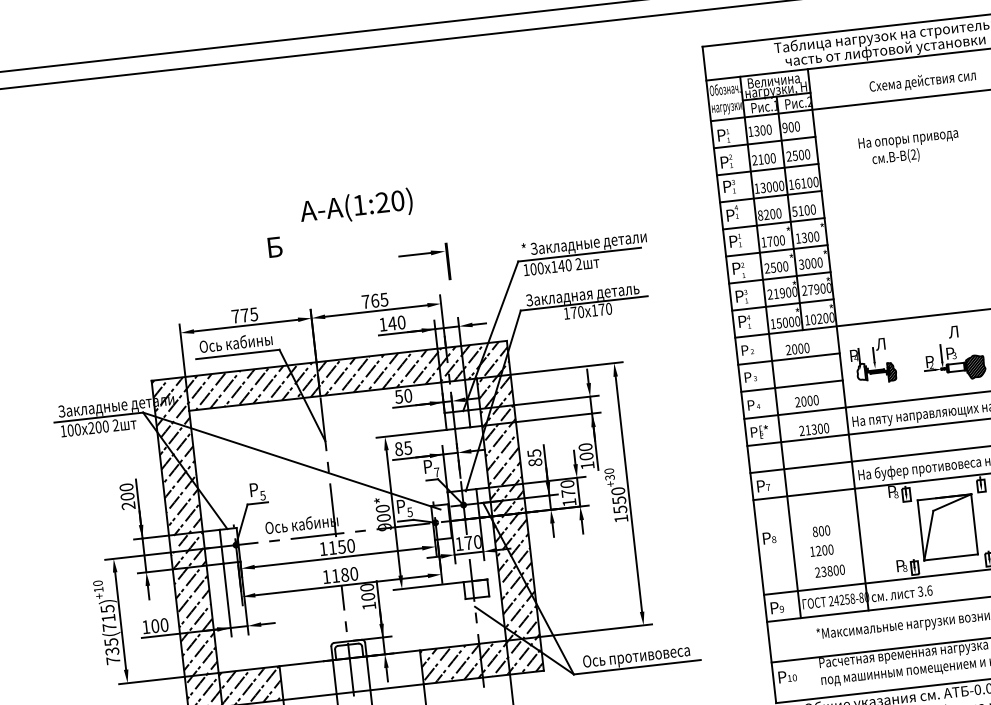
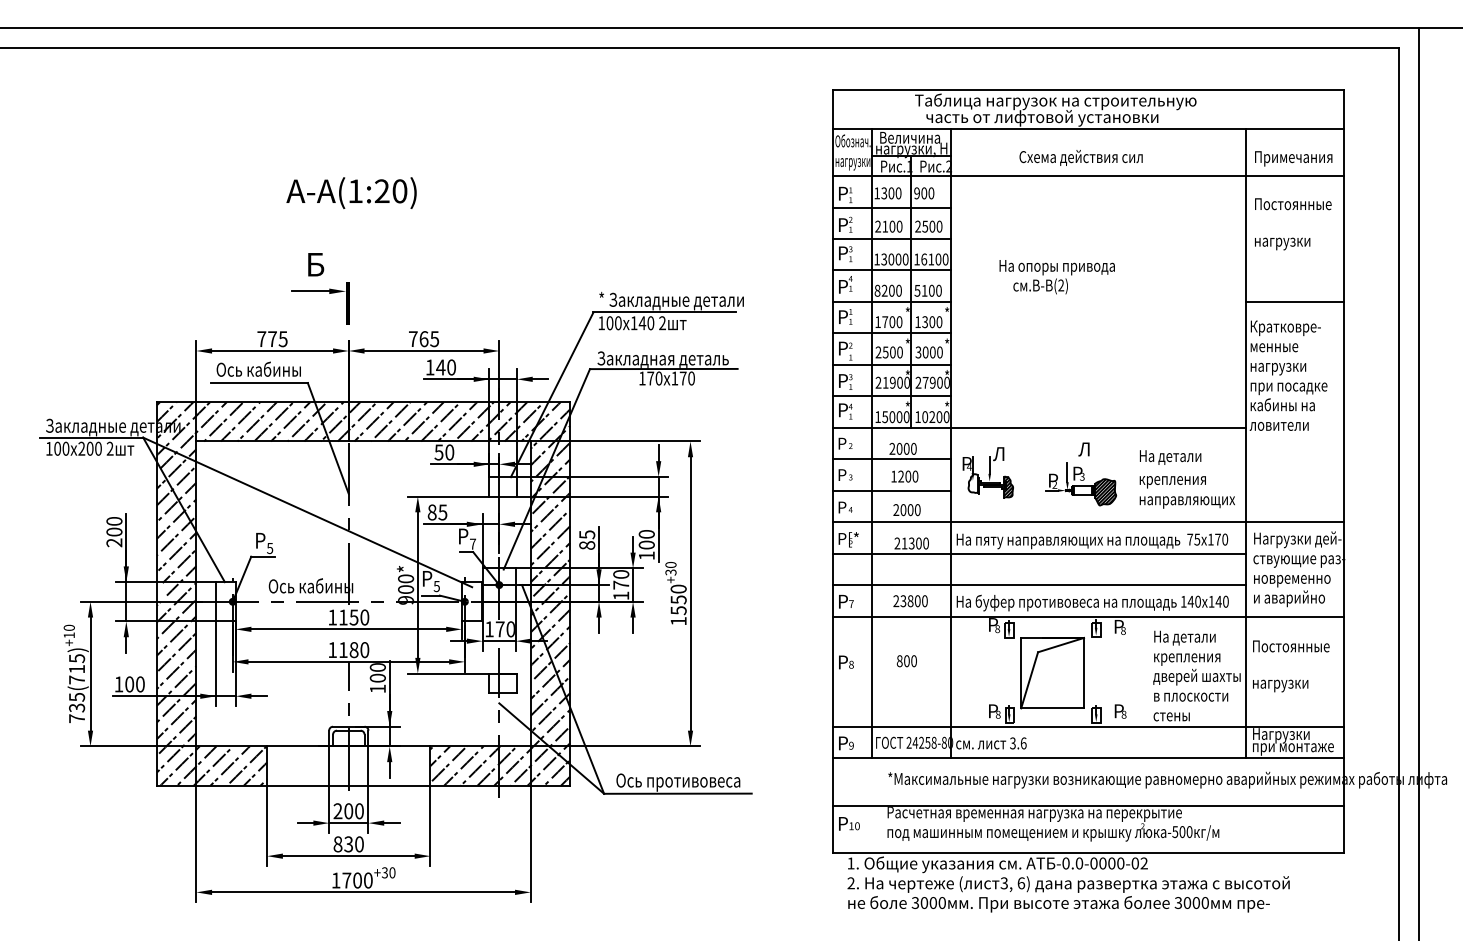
text: (908, 148) -> (1056, 277), moved
text: (356, 206) -> (351, 192), moved
part: (423, 253) -> (320, 291), moved
text: (821, 550) -> (904, 476), moved
text: (829, 571) -> (910, 601), moved

